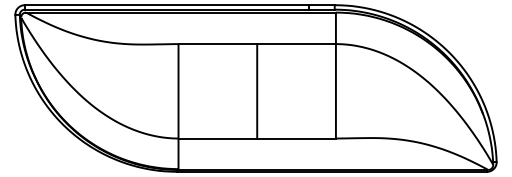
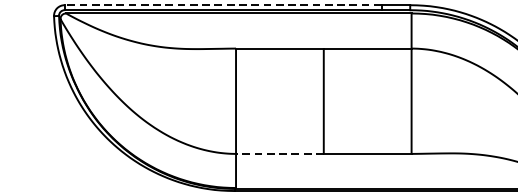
line: (166, 5) -> (222, 5), solid -> dashed
line: (217, 138) -> (279, 153), solid -> dashed

